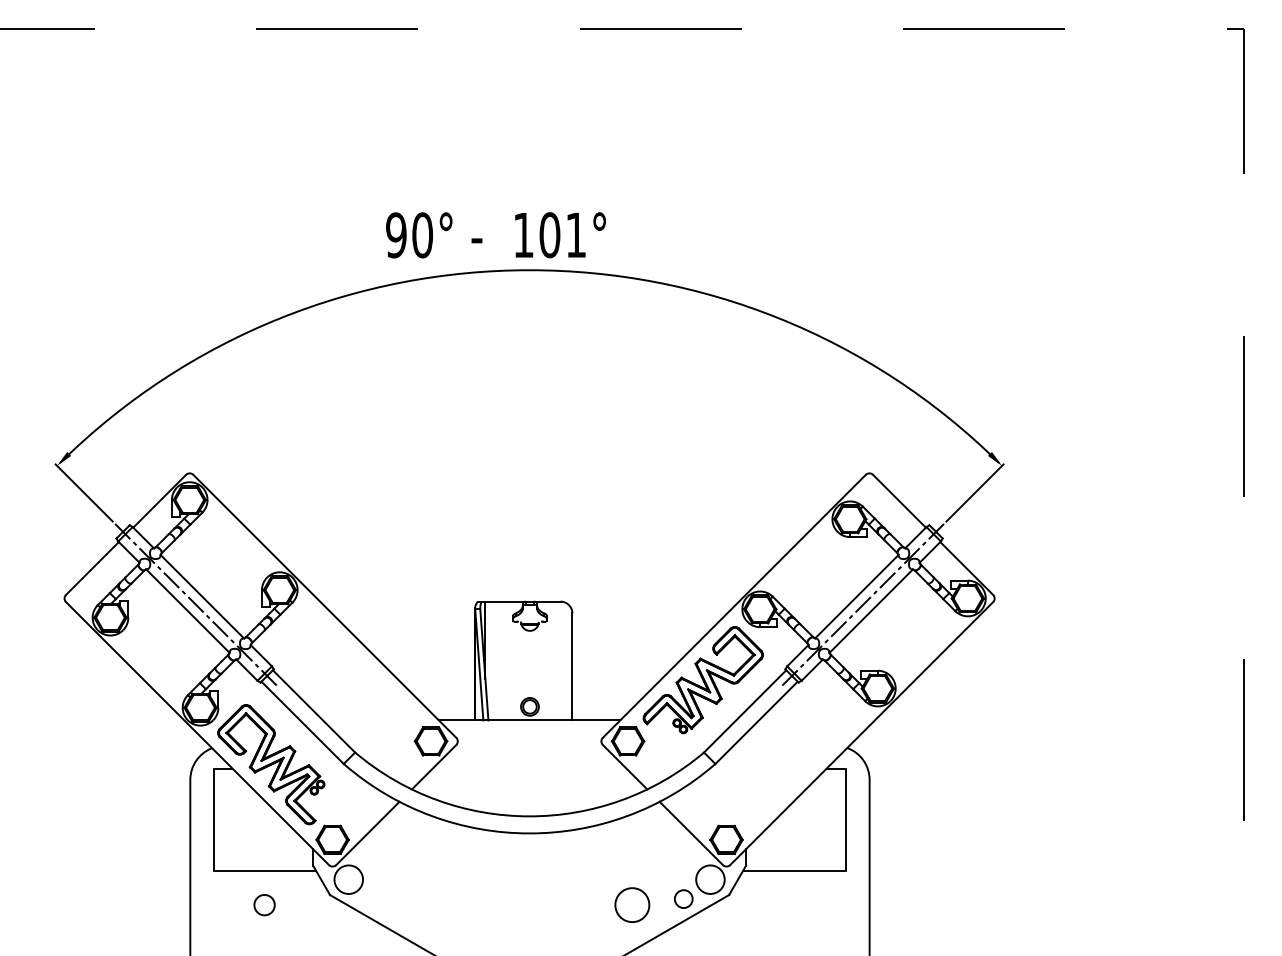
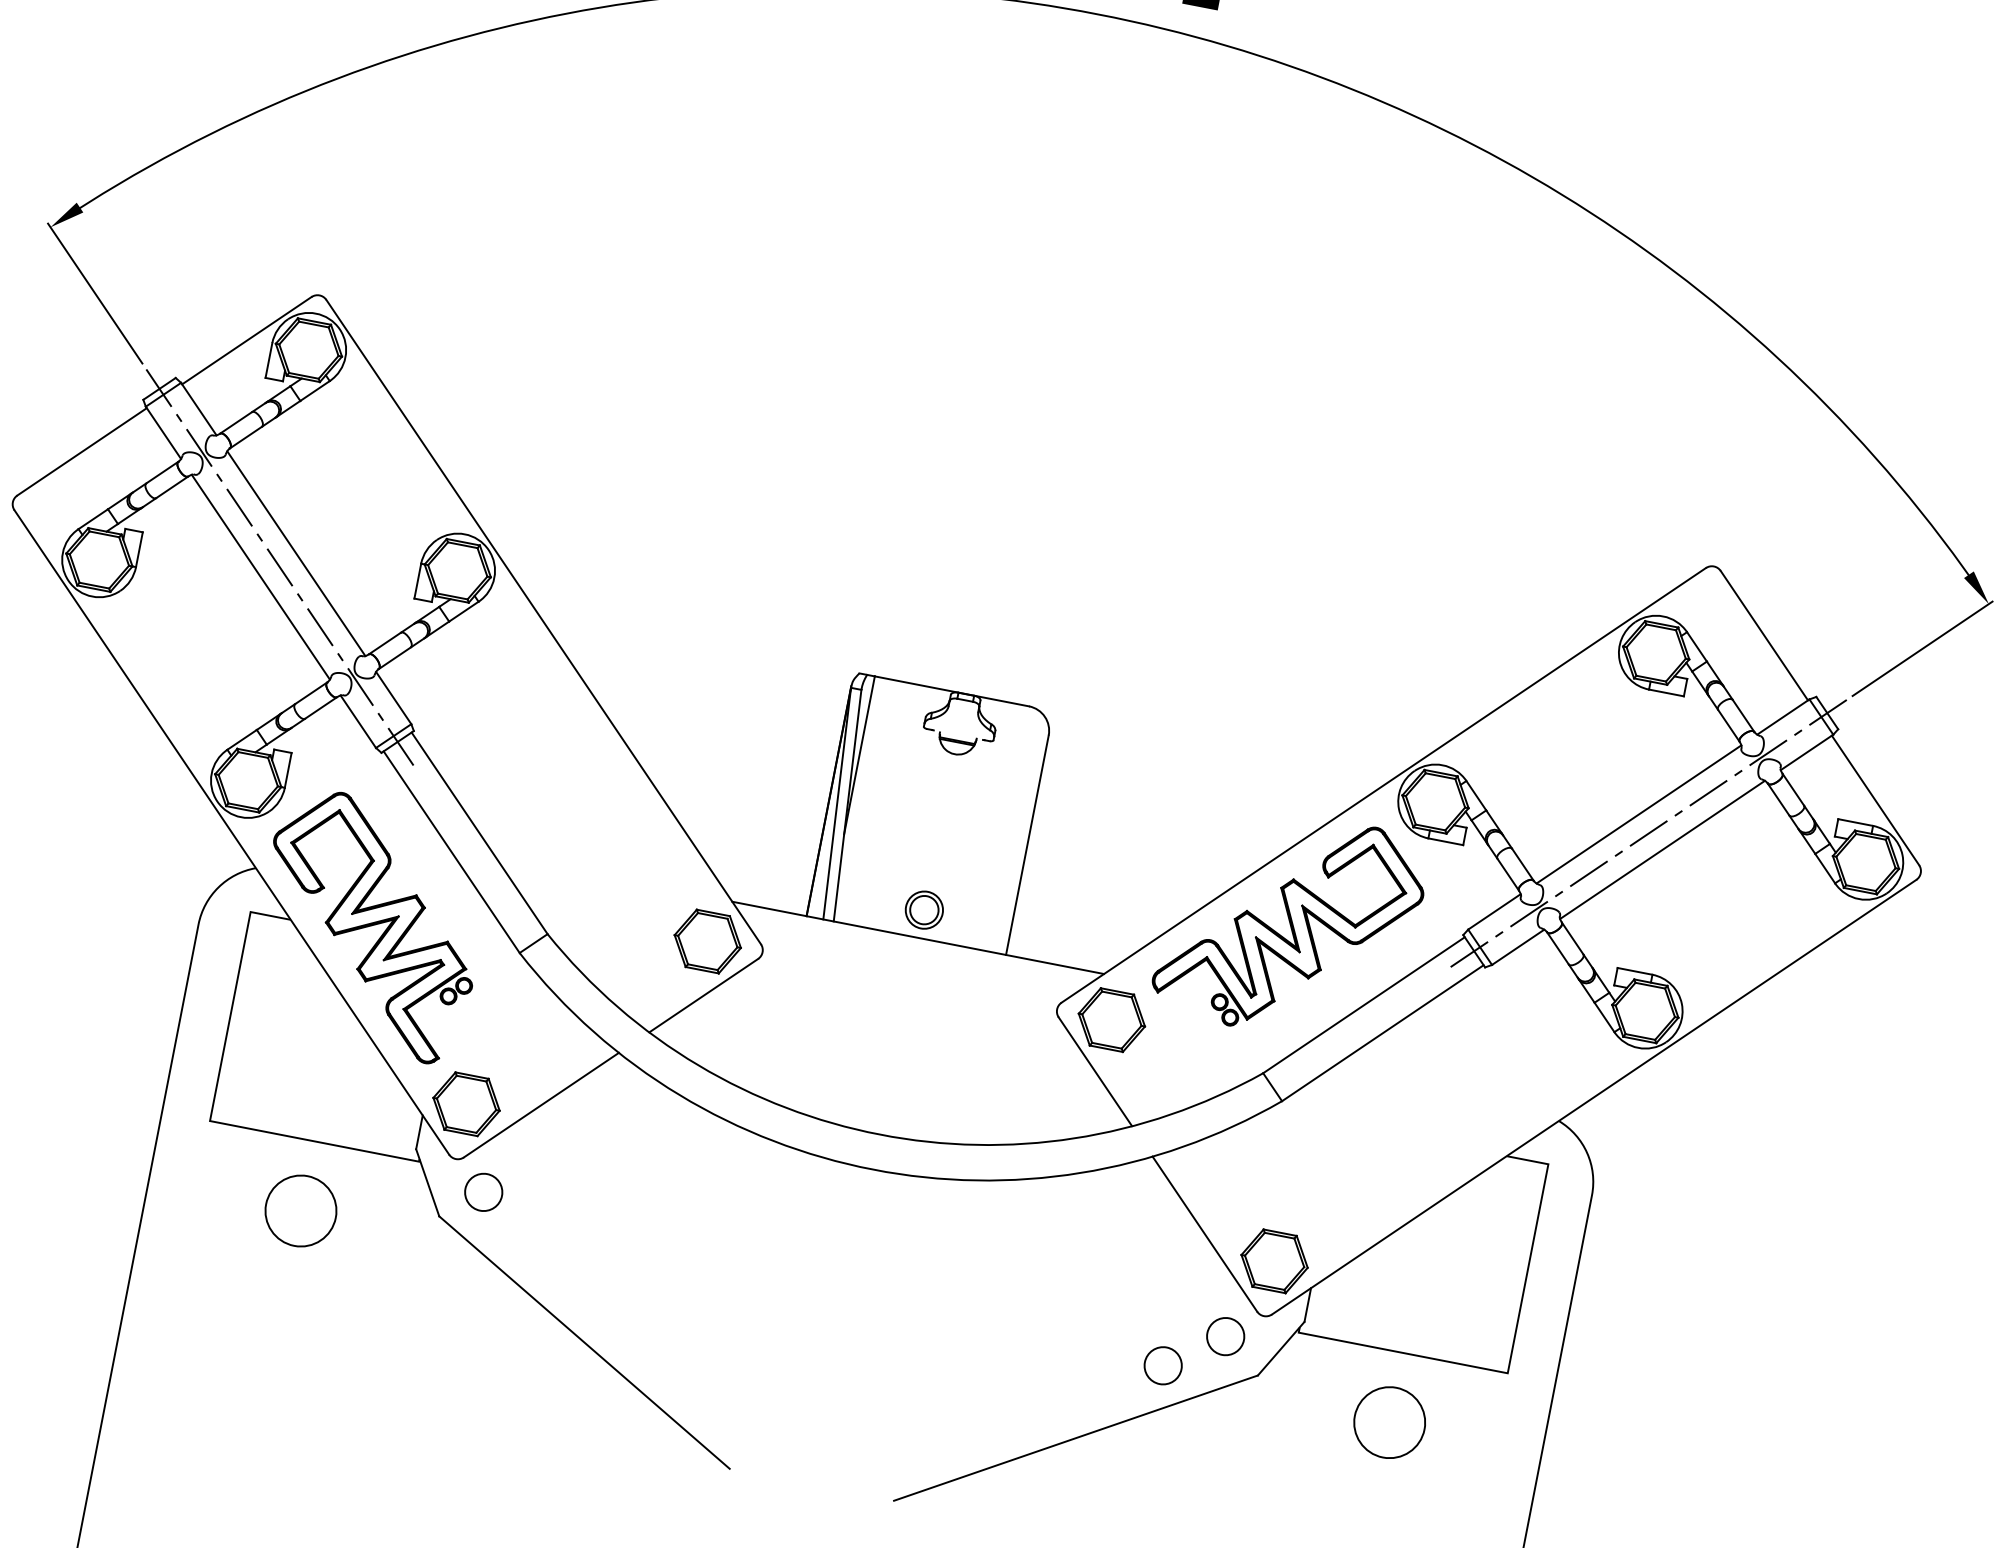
circle: (348, 879) -> (483, 1191), size x0.62
circle: (710, 879) -> (1225, 1336), size x0.62
circle: (632, 904) -> (1390, 1421), moved
circle: (264, 905) -> (300, 1211), size x1.67

